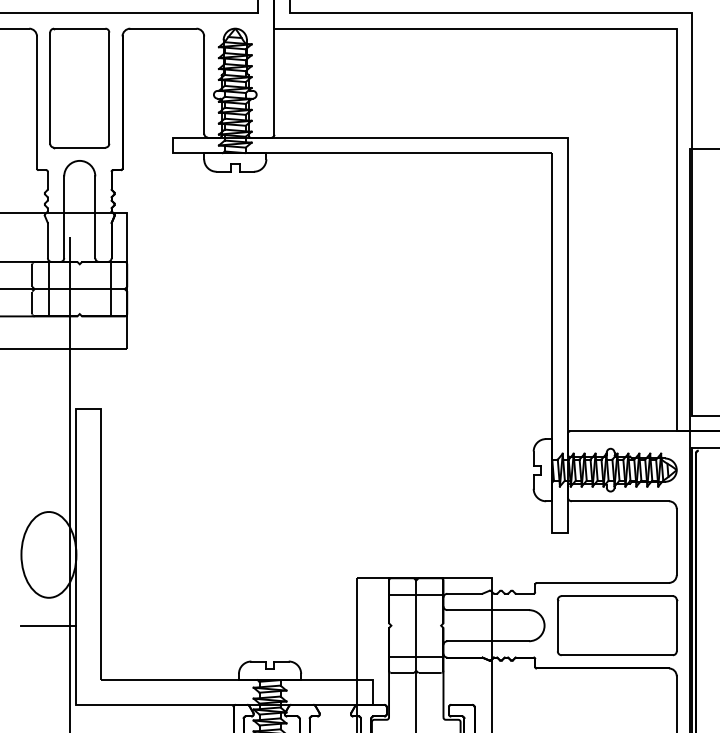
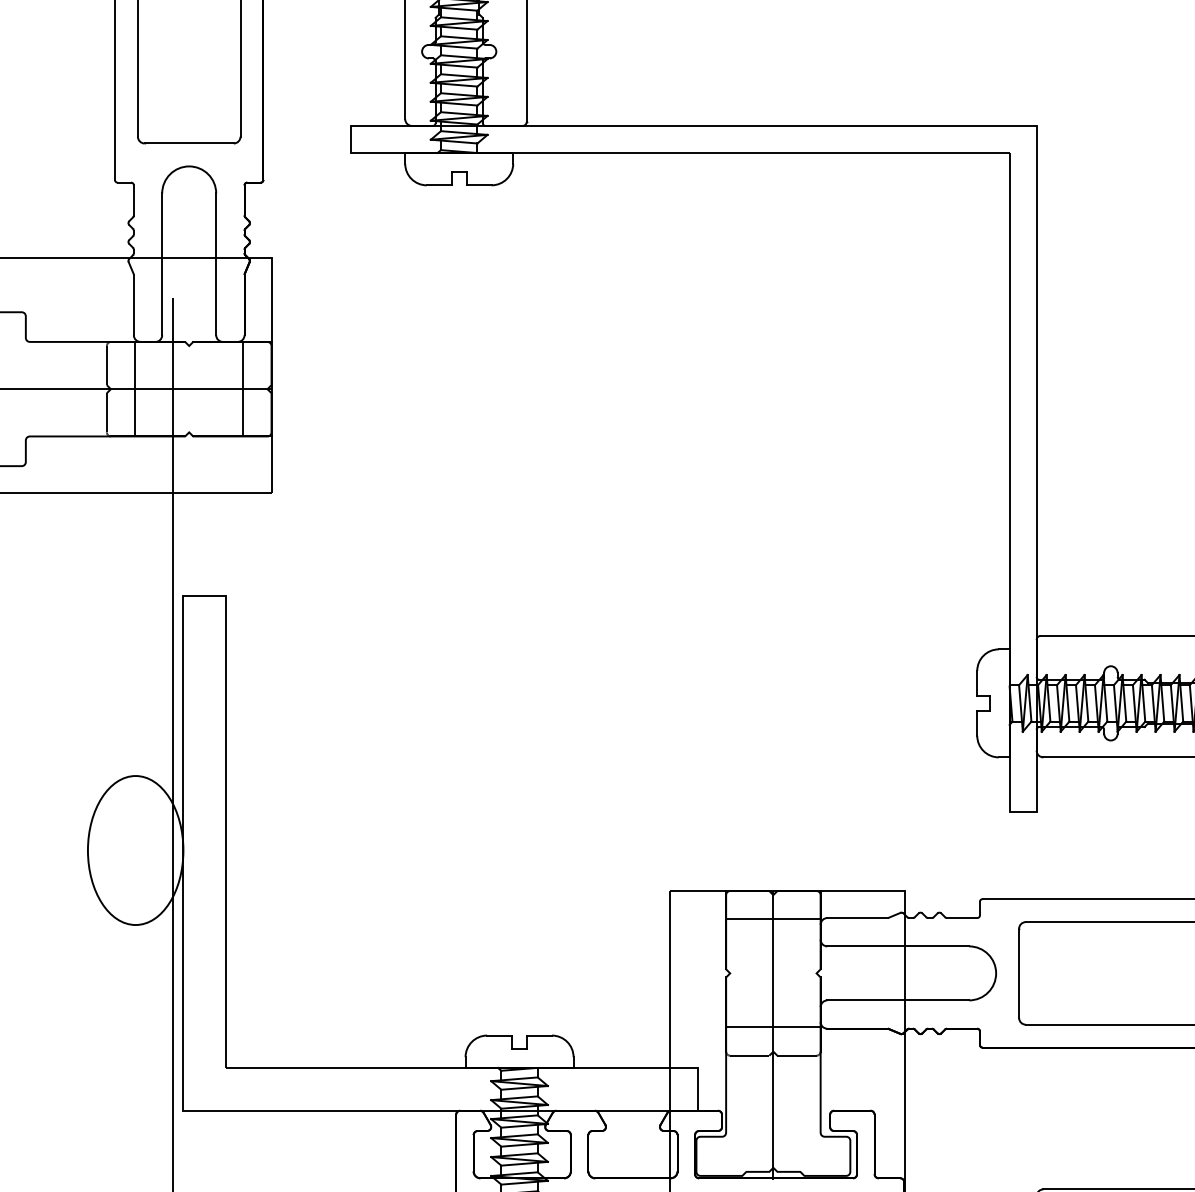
line: (48, 625) -> (134, 973), removed

